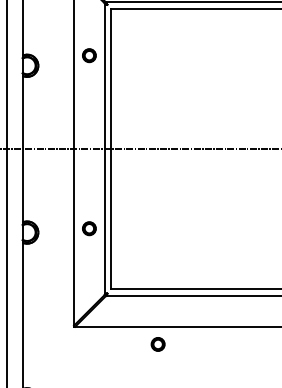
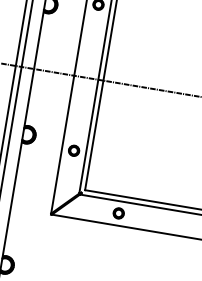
part: (89, 228) -> (74, 150), moved
part: (157, 344) -> (118, 213), moved

